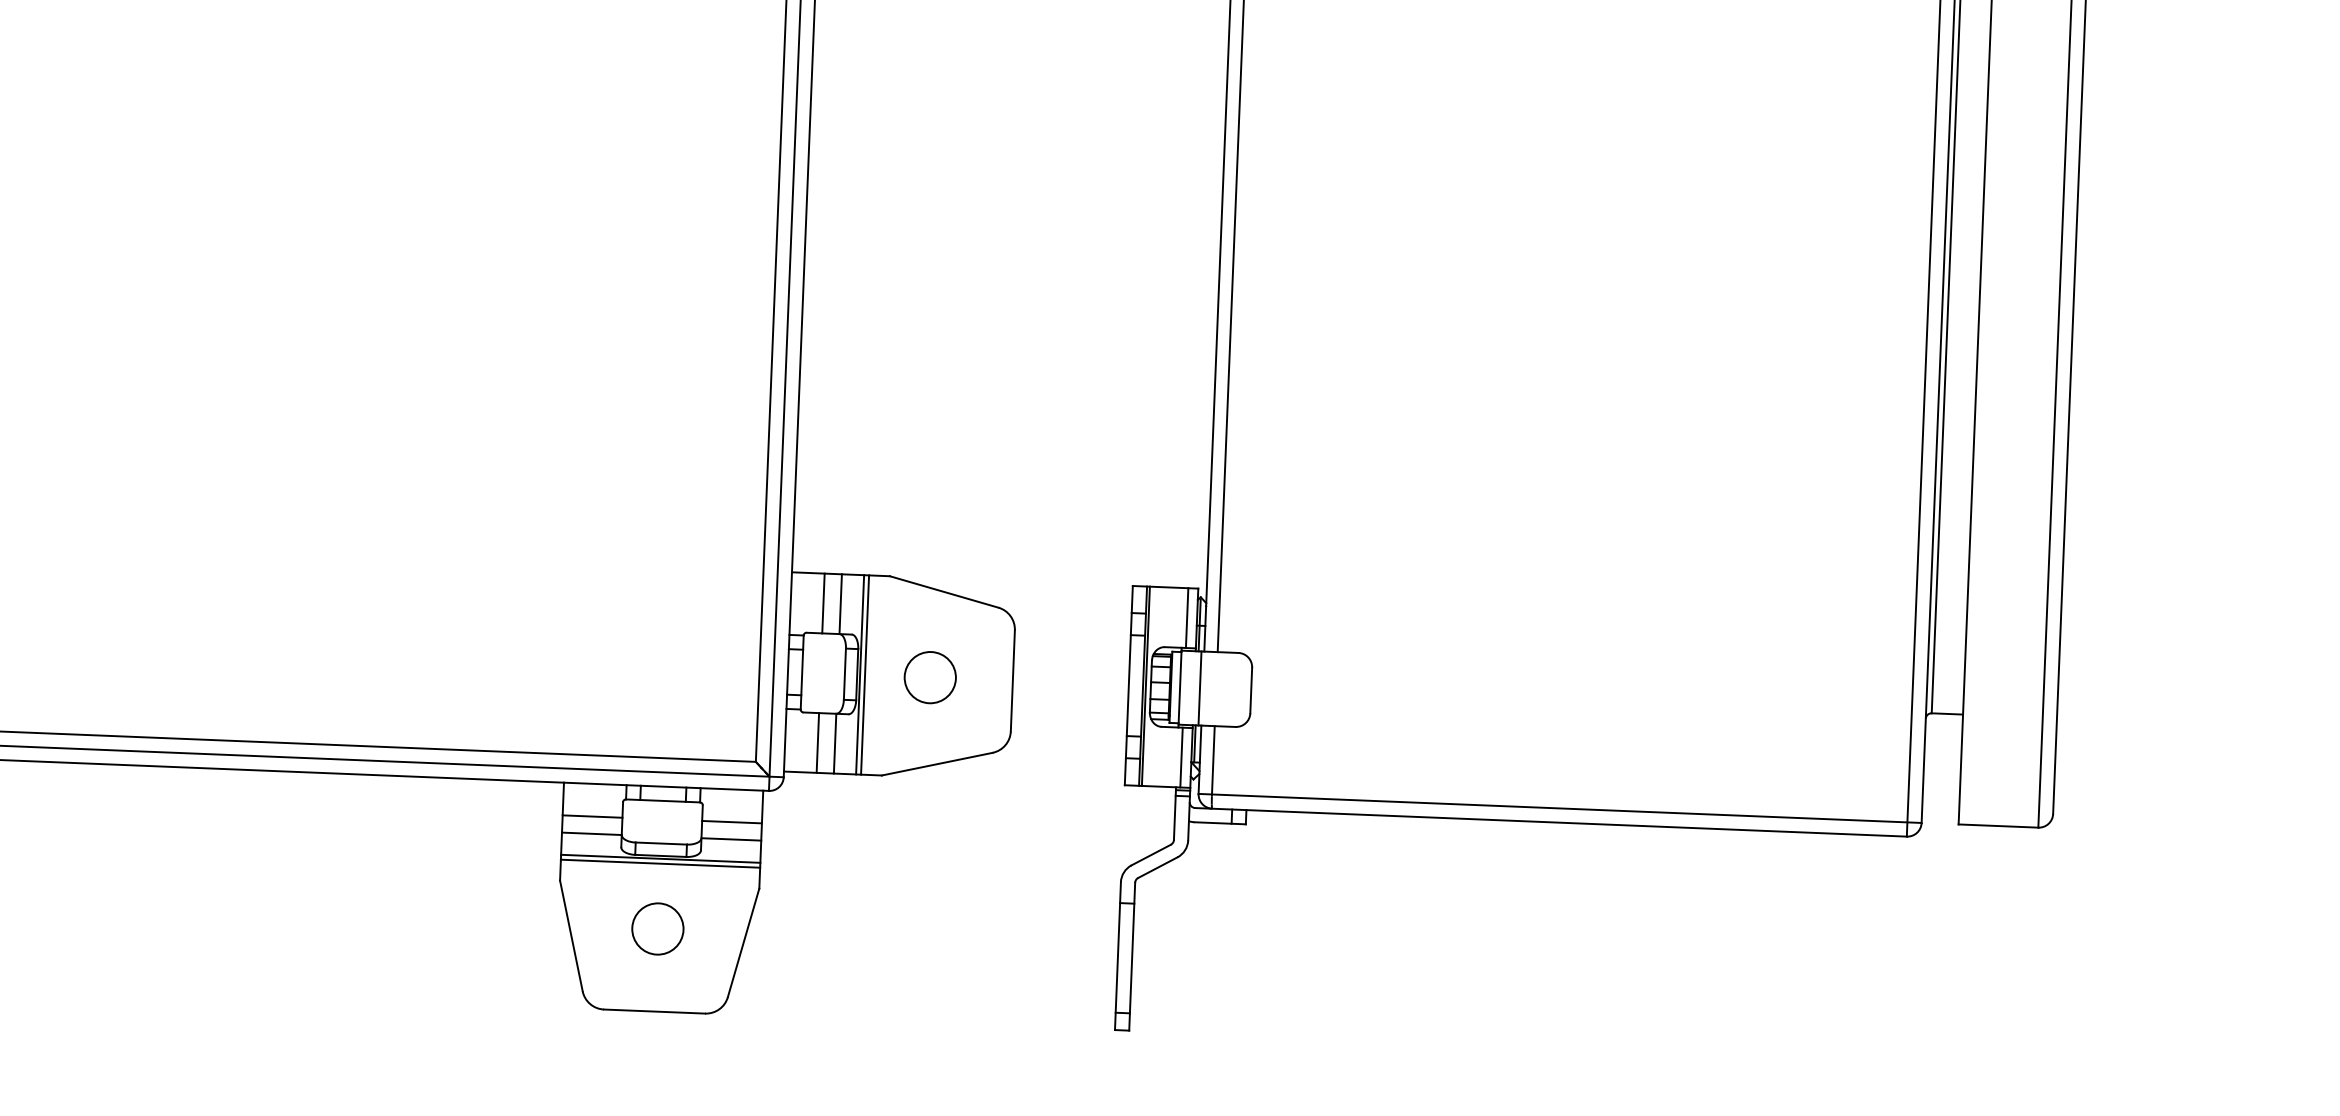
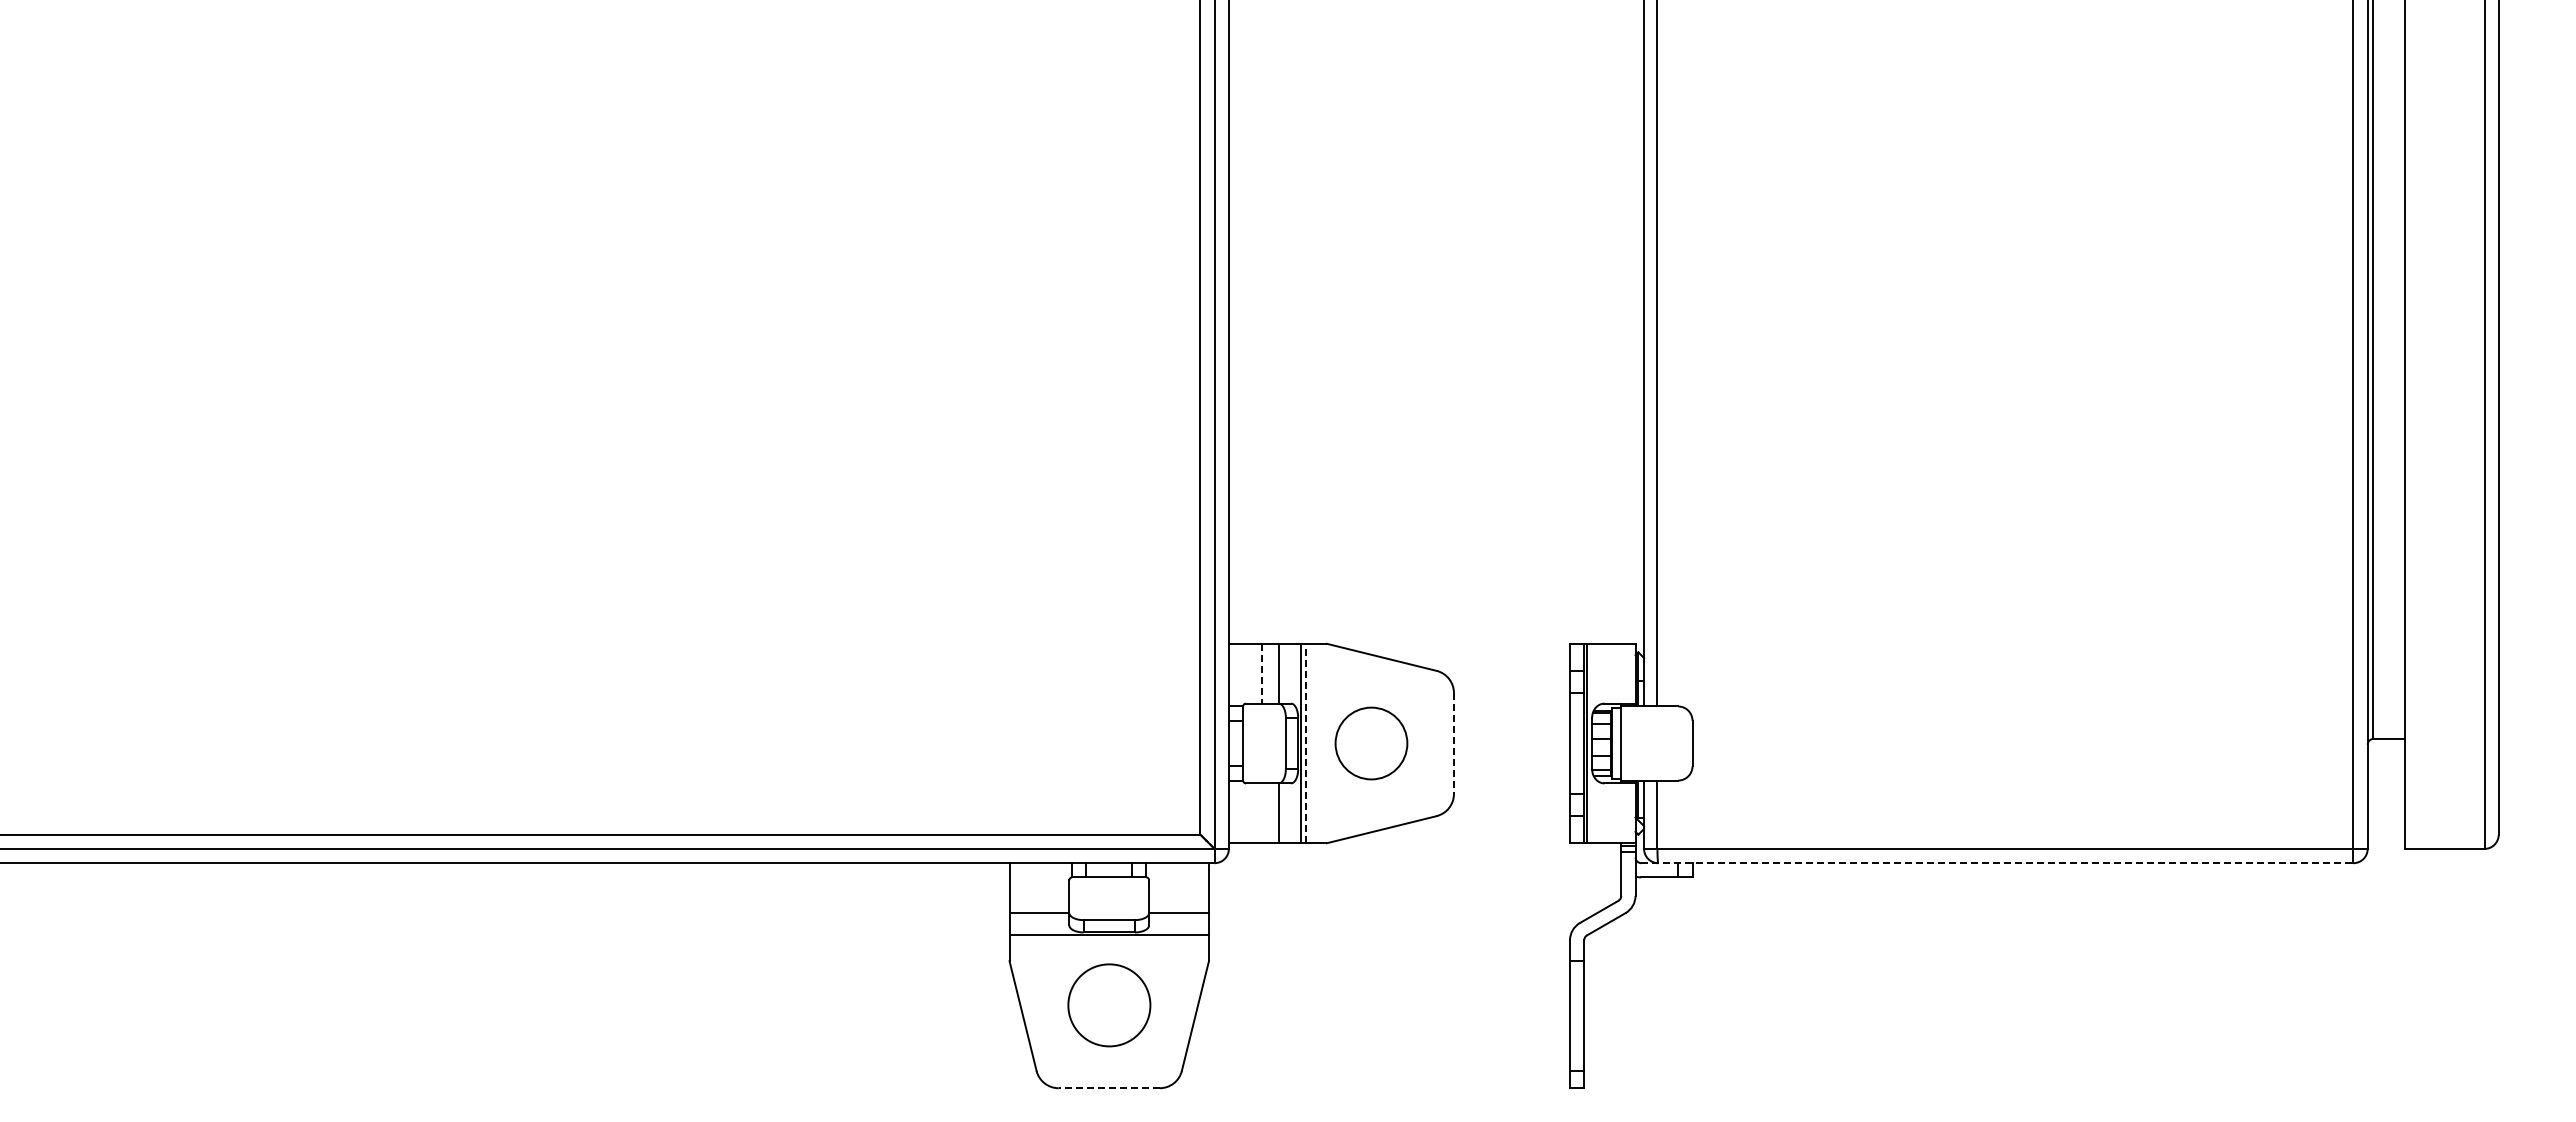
line: (823, 603) -> (1261, 673), solid -> dashed
line: (1187, 617) -> (1625, 673), removed
line: (865, 675) -> (1306, 743), solid -> dashed
circle: (929, 677) -> (1370, 743), size x1.4
line: (1012, 680) -> (1453, 743), solid -> dashed
line: (1200, 688) -> (1641, 743), removed
line: (817, 743) -> (1261, 813), removed
line: (1181, 757) -> (1625, 813), removed
line: (592, 816) -> (1039, 895), removed
line: (731, 821) -> (1178, 895), removed
line: (1551, 822) -> (1997, 863), solid -> dashed
line: (659, 863) -> (1108, 940), removed
circle: (657, 928) -> (1108, 1005), size x1.6
line: (654, 1011) -> (1109, 1088), solid -> dashed

